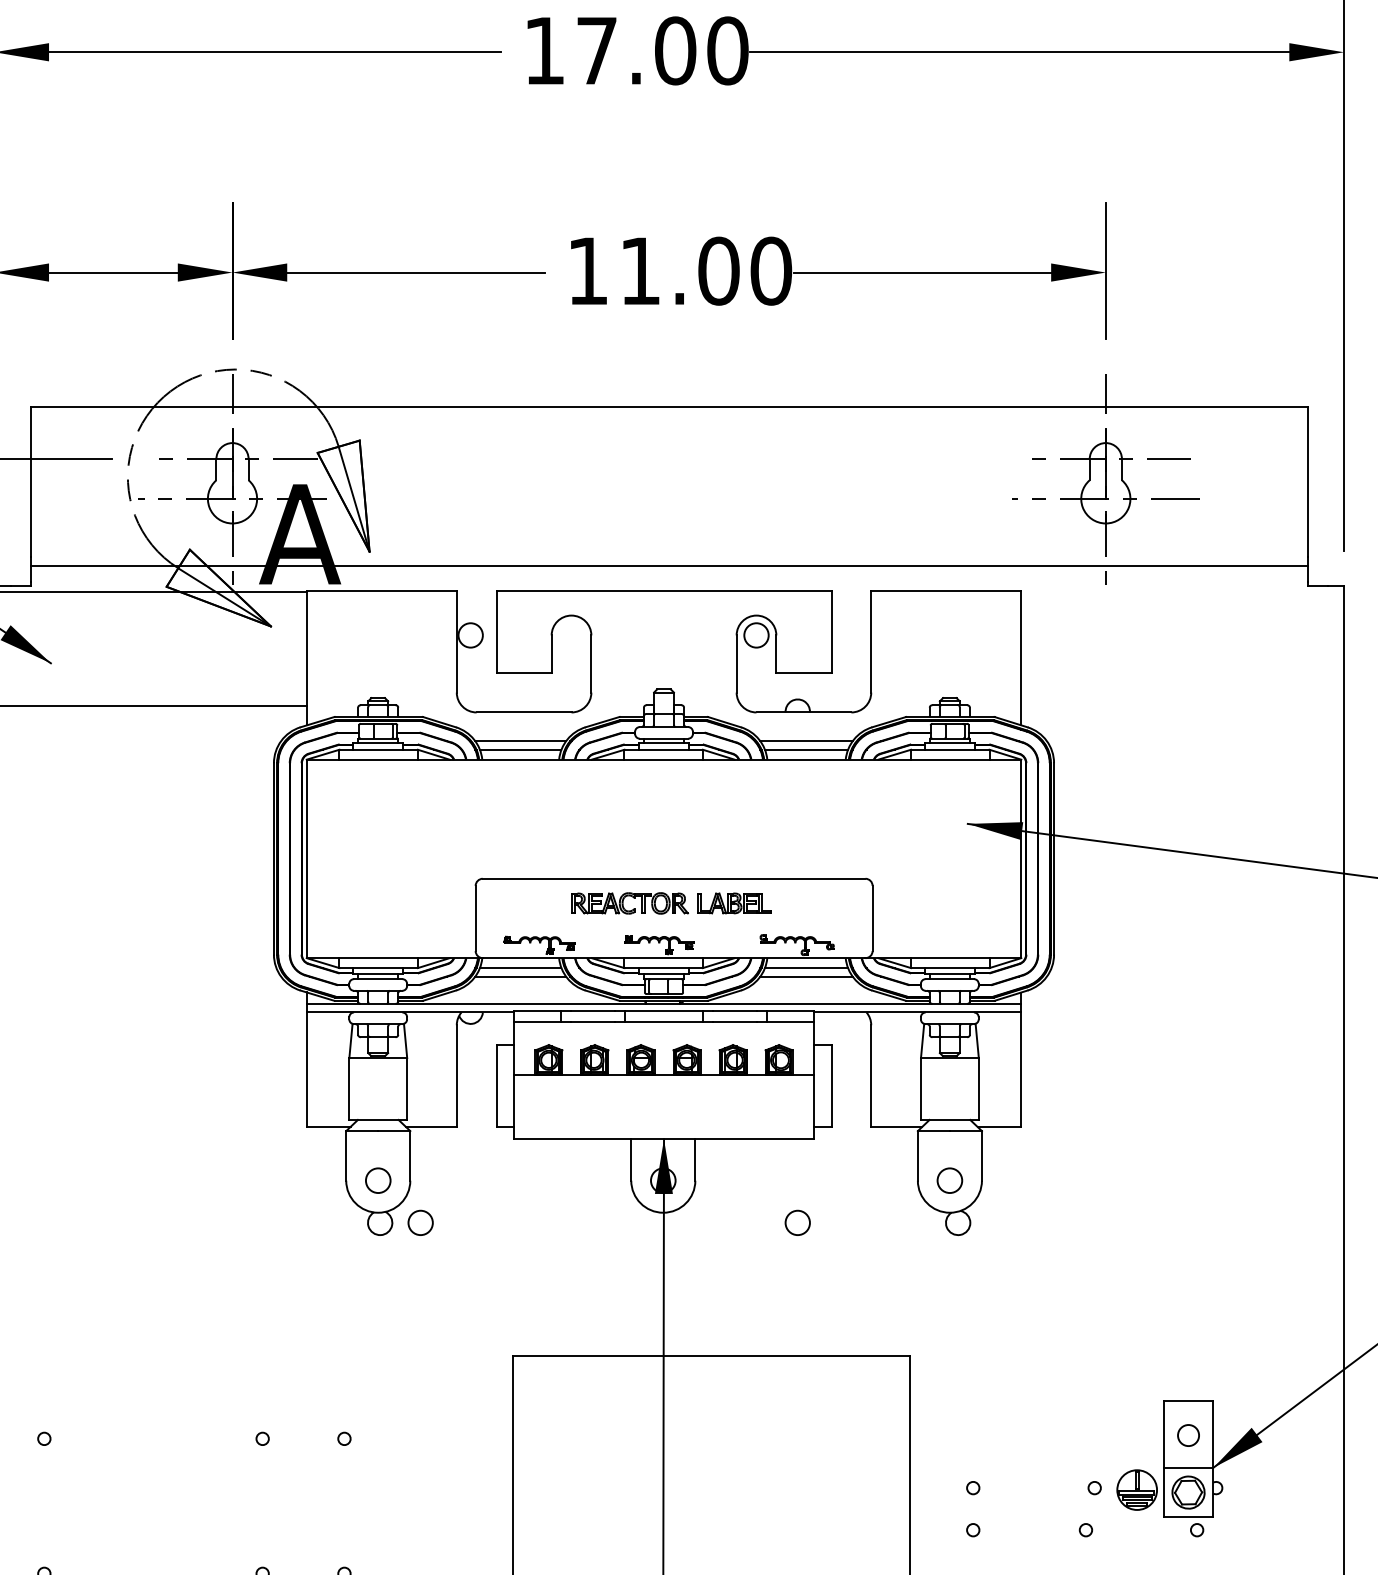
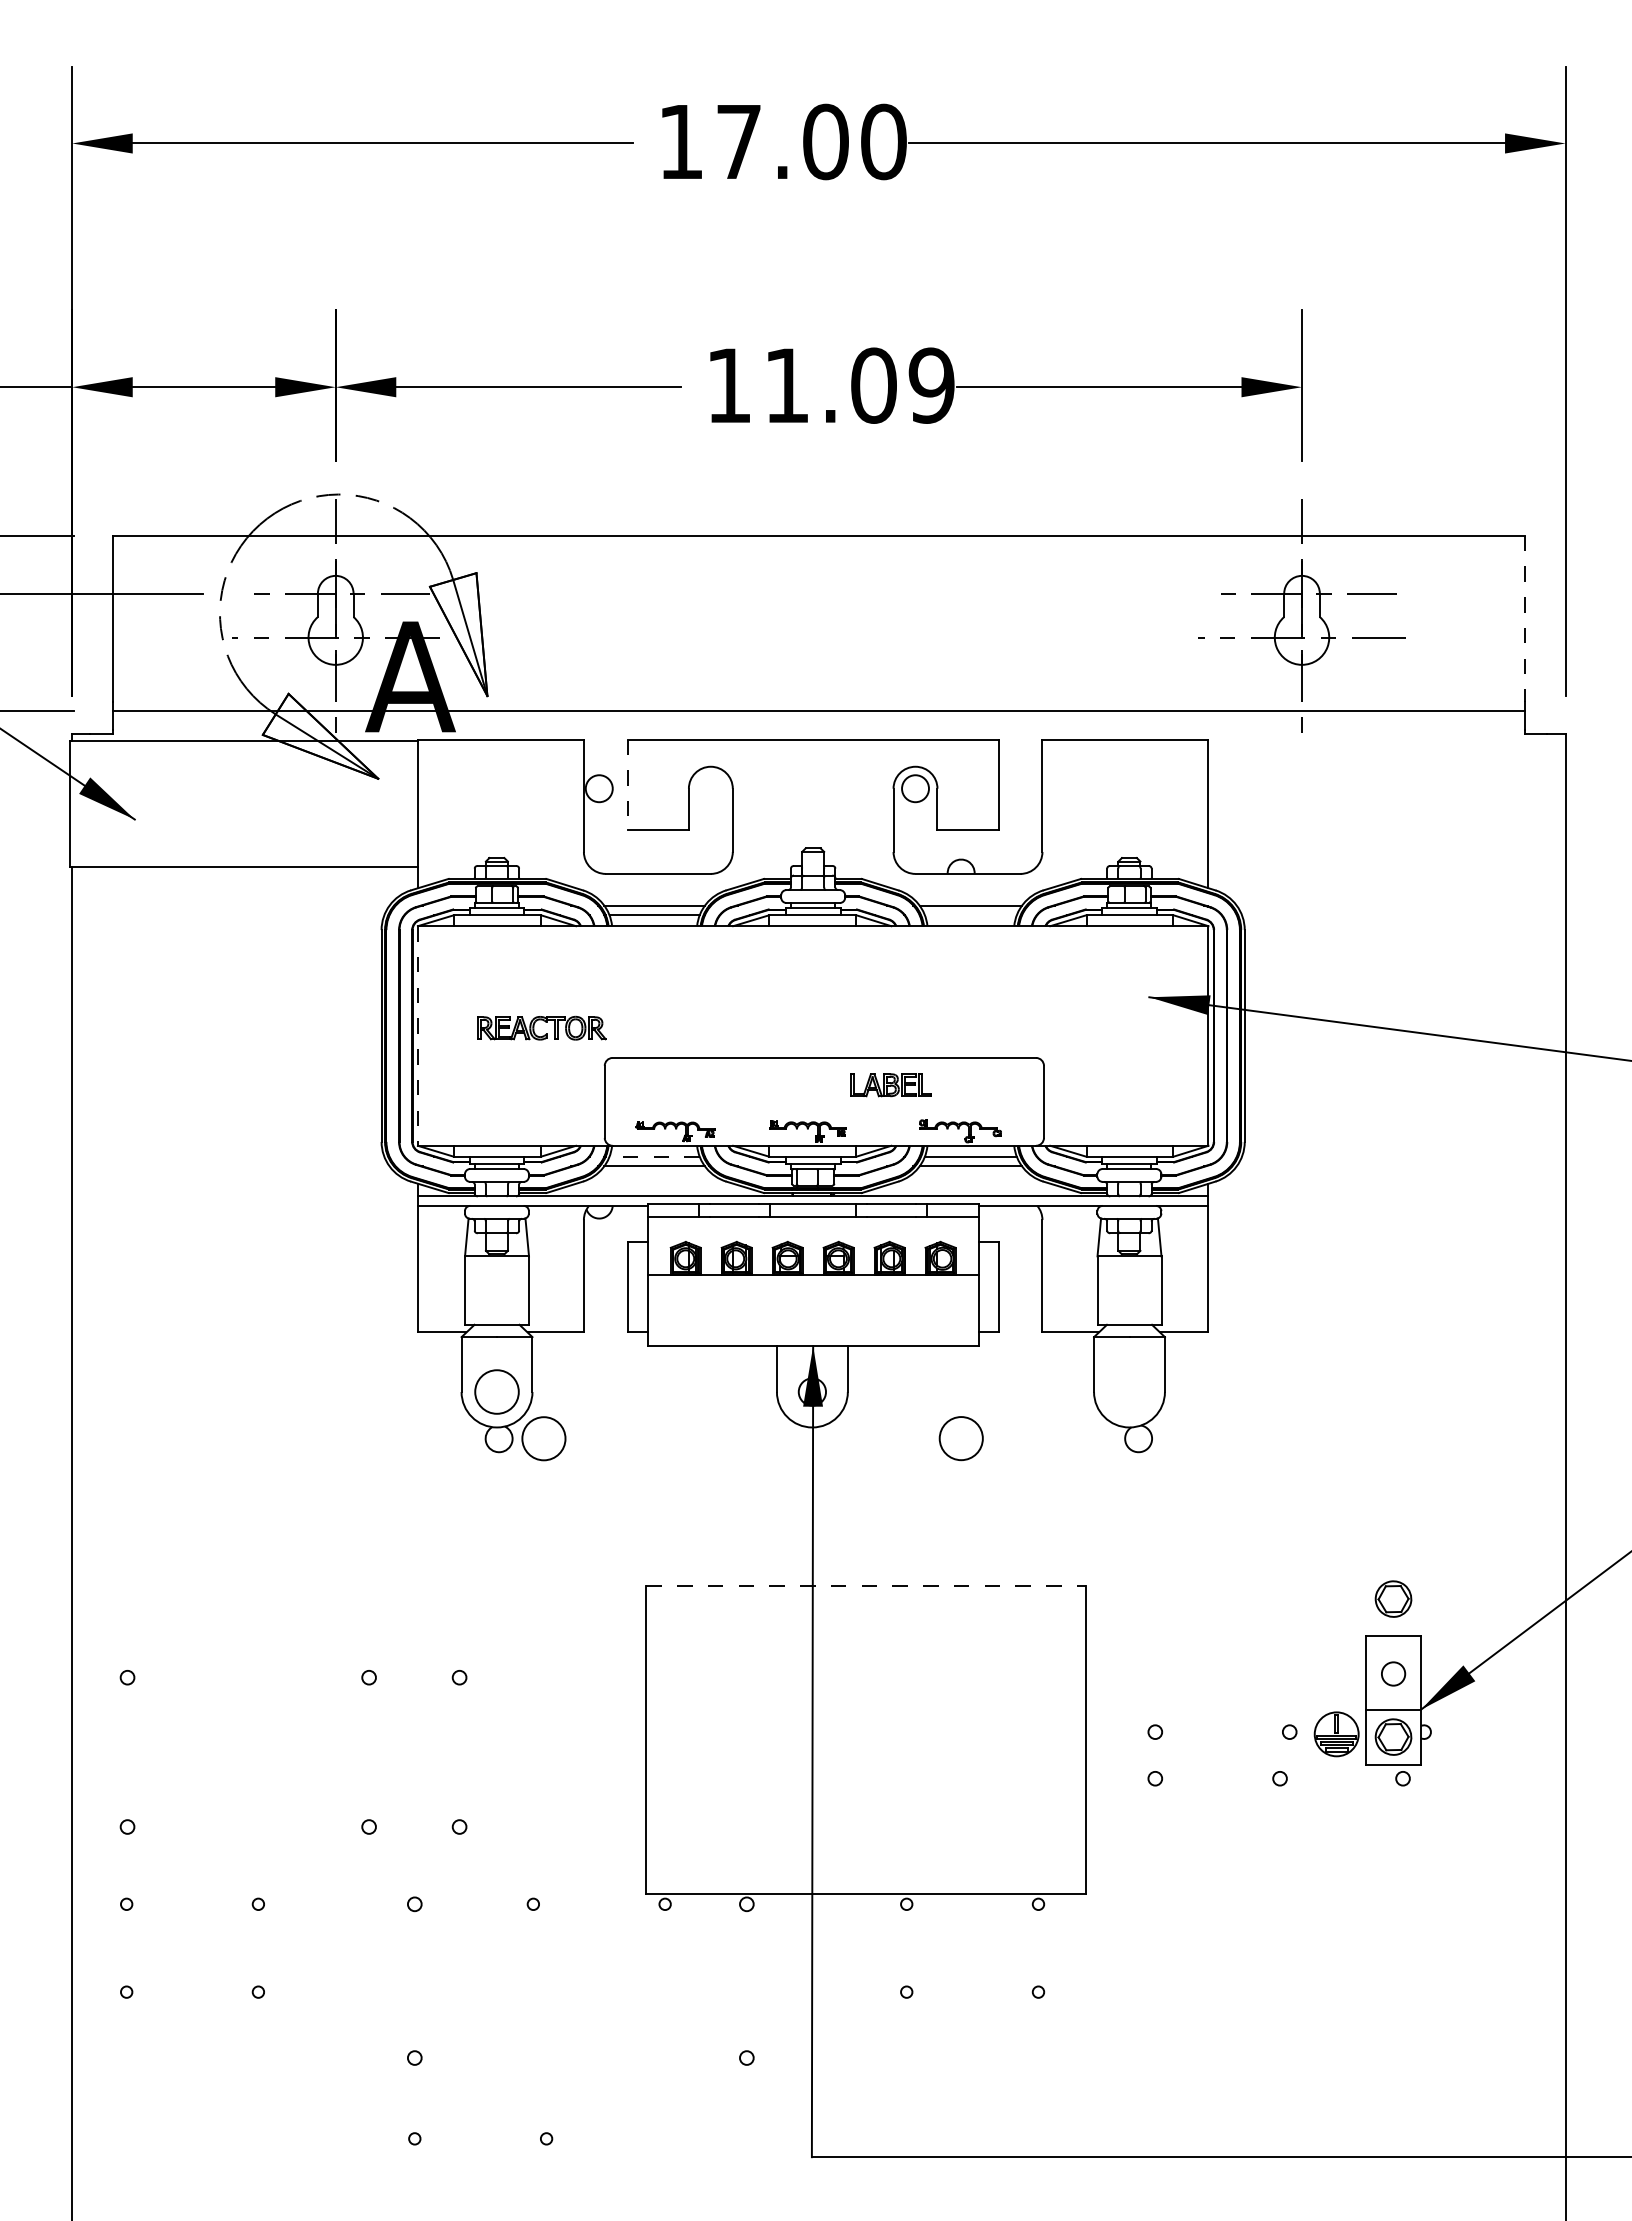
text: (770, 271) -> (931, 385), 11.00 -> 11.09
line: (1307, 482) -> (1525, 619), solid -> dashed
line: (496, 632) -> (627, 785), solid -> dashed
line: (806, 750) -> (970, 915), removed
line: (306, 859) -> (417, 1036), solid -> dashed
part: (631, 897) -> (543, 1021), moved
line: (520, 967) -> (654, 1156), solid -> dashed
circle: (377, 1180) -> (496, 1391), size x1.6
circle: (949, 1180) -> (1129, 1391), removed
circle: (420, 1222) -> (543, 1438), size x1.6
circle: (797, 1222) -> (960, 1438), size x1.6
line: (712, 1356) -> (866, 1586), solid -> dashed
part: (1188, 1367) -> (1393, 1598), added

